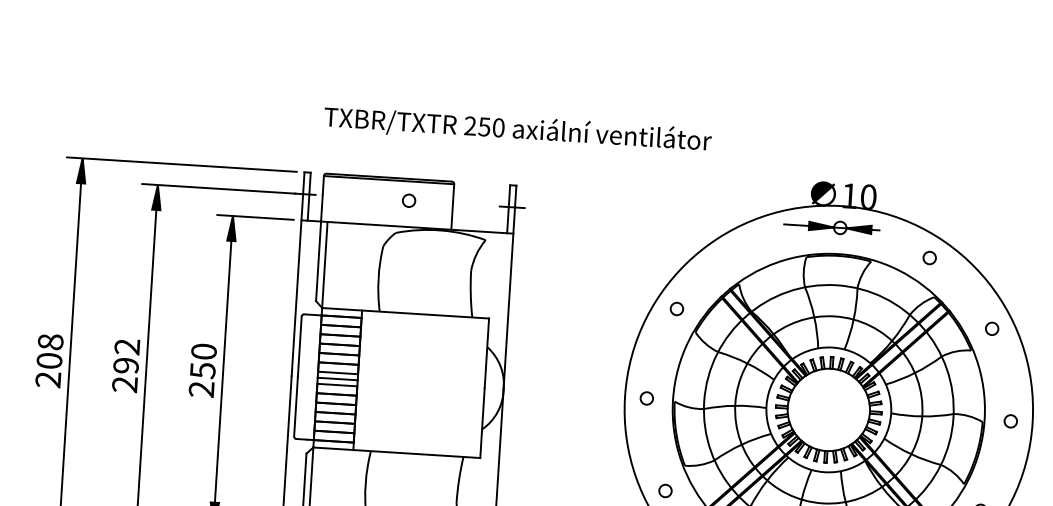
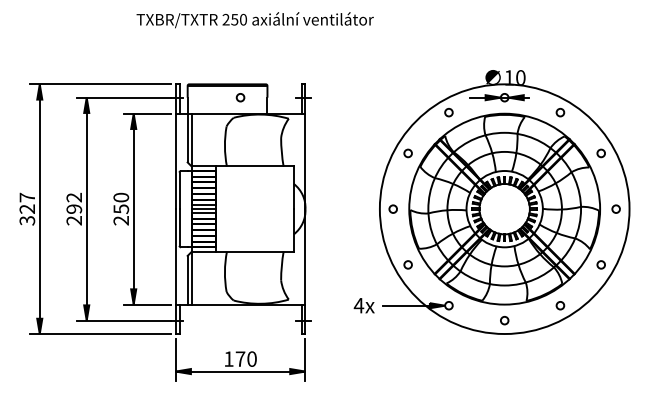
text: (516, 130) -> (254, 20), moved
circle: (747, 246) -> (448, 112), added
text: (49, 359) -> (27, 208), 208 -> 327

